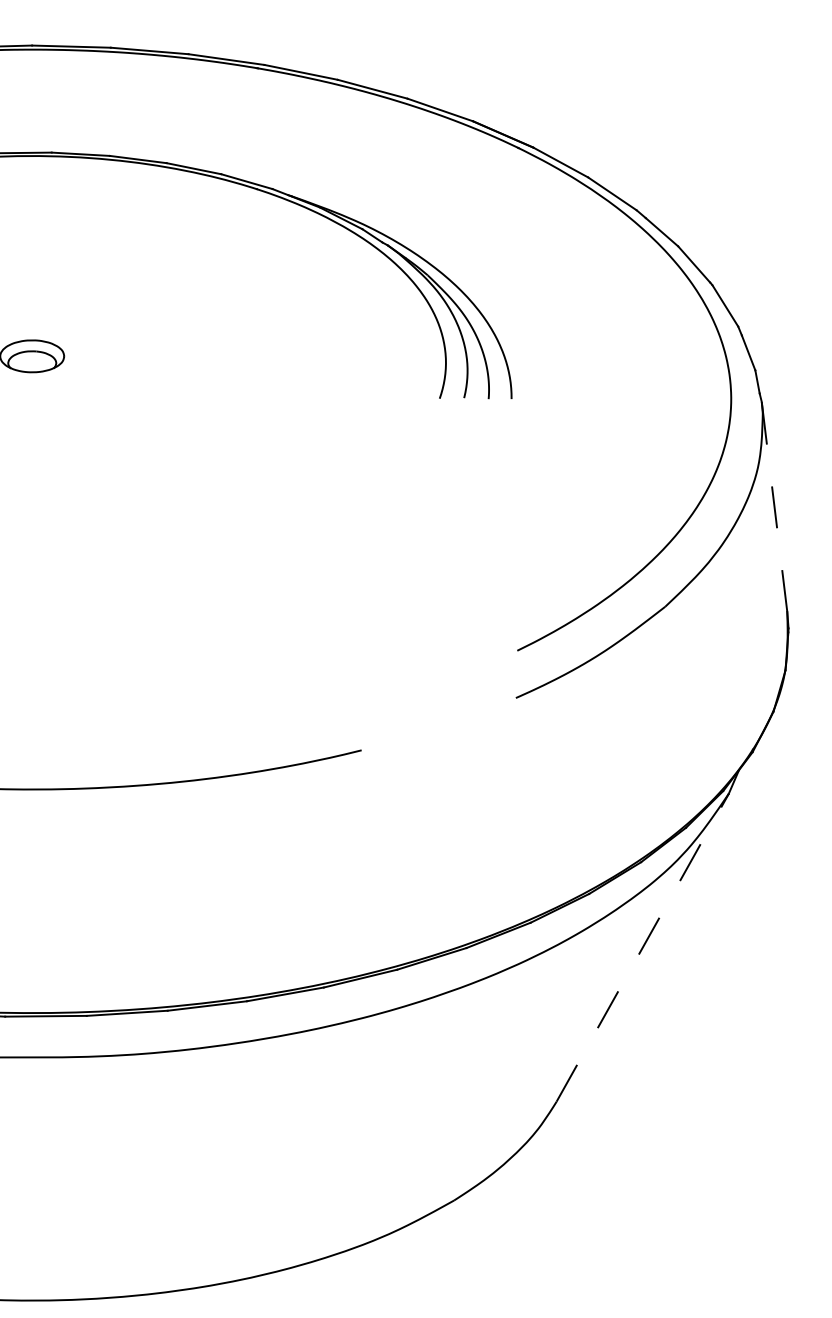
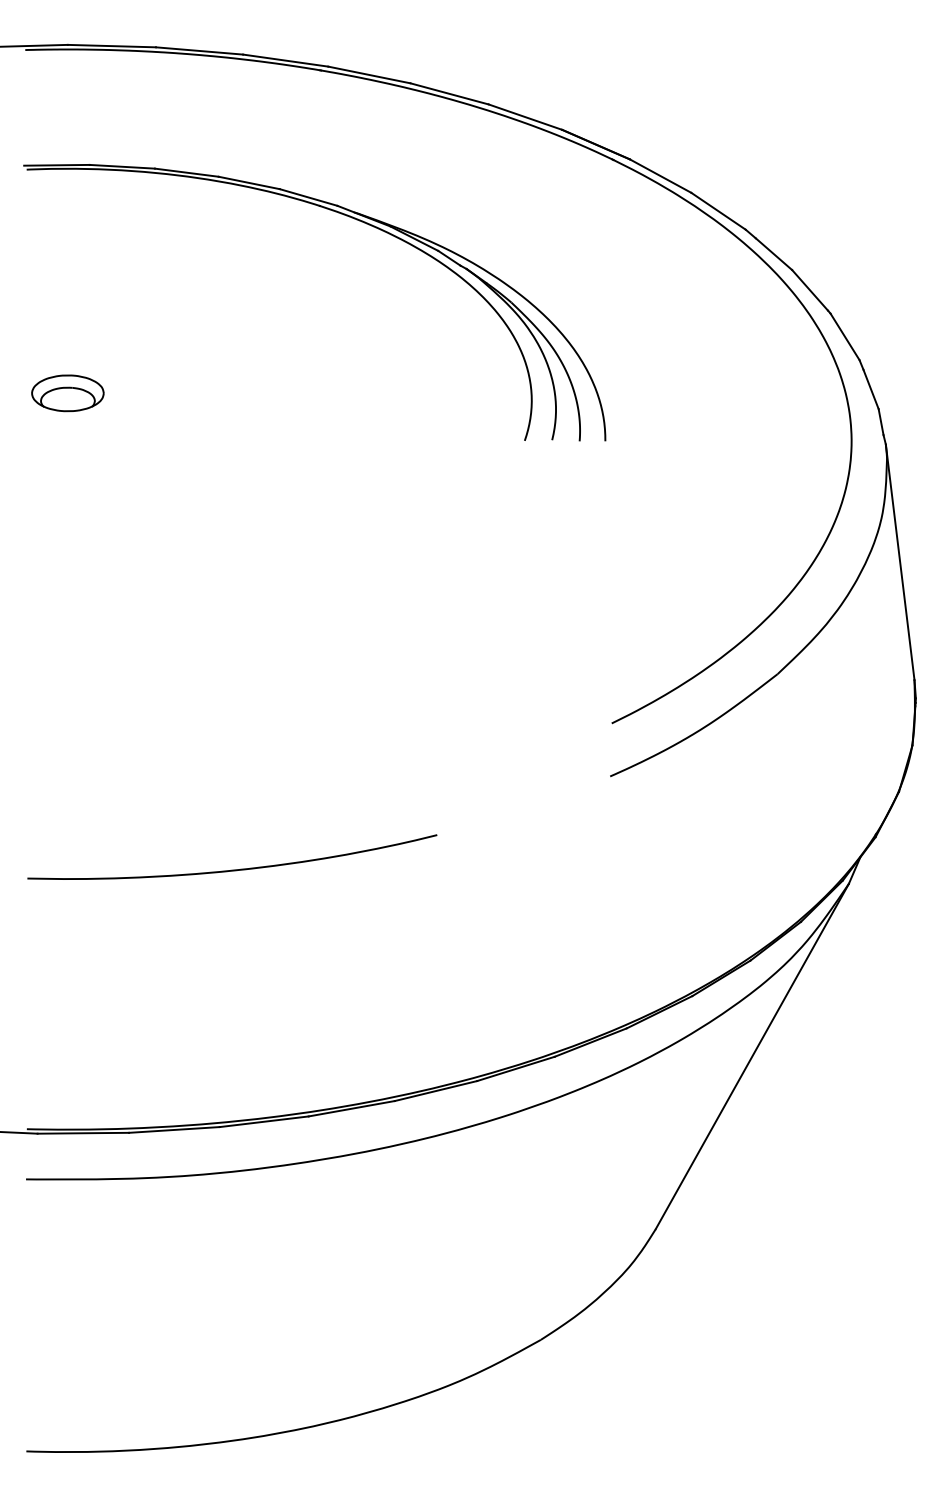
line: (774, 507) -> (900, 562), dashed -> solid
line: (642, 947) -> (752, 1056), dashed -> solid

